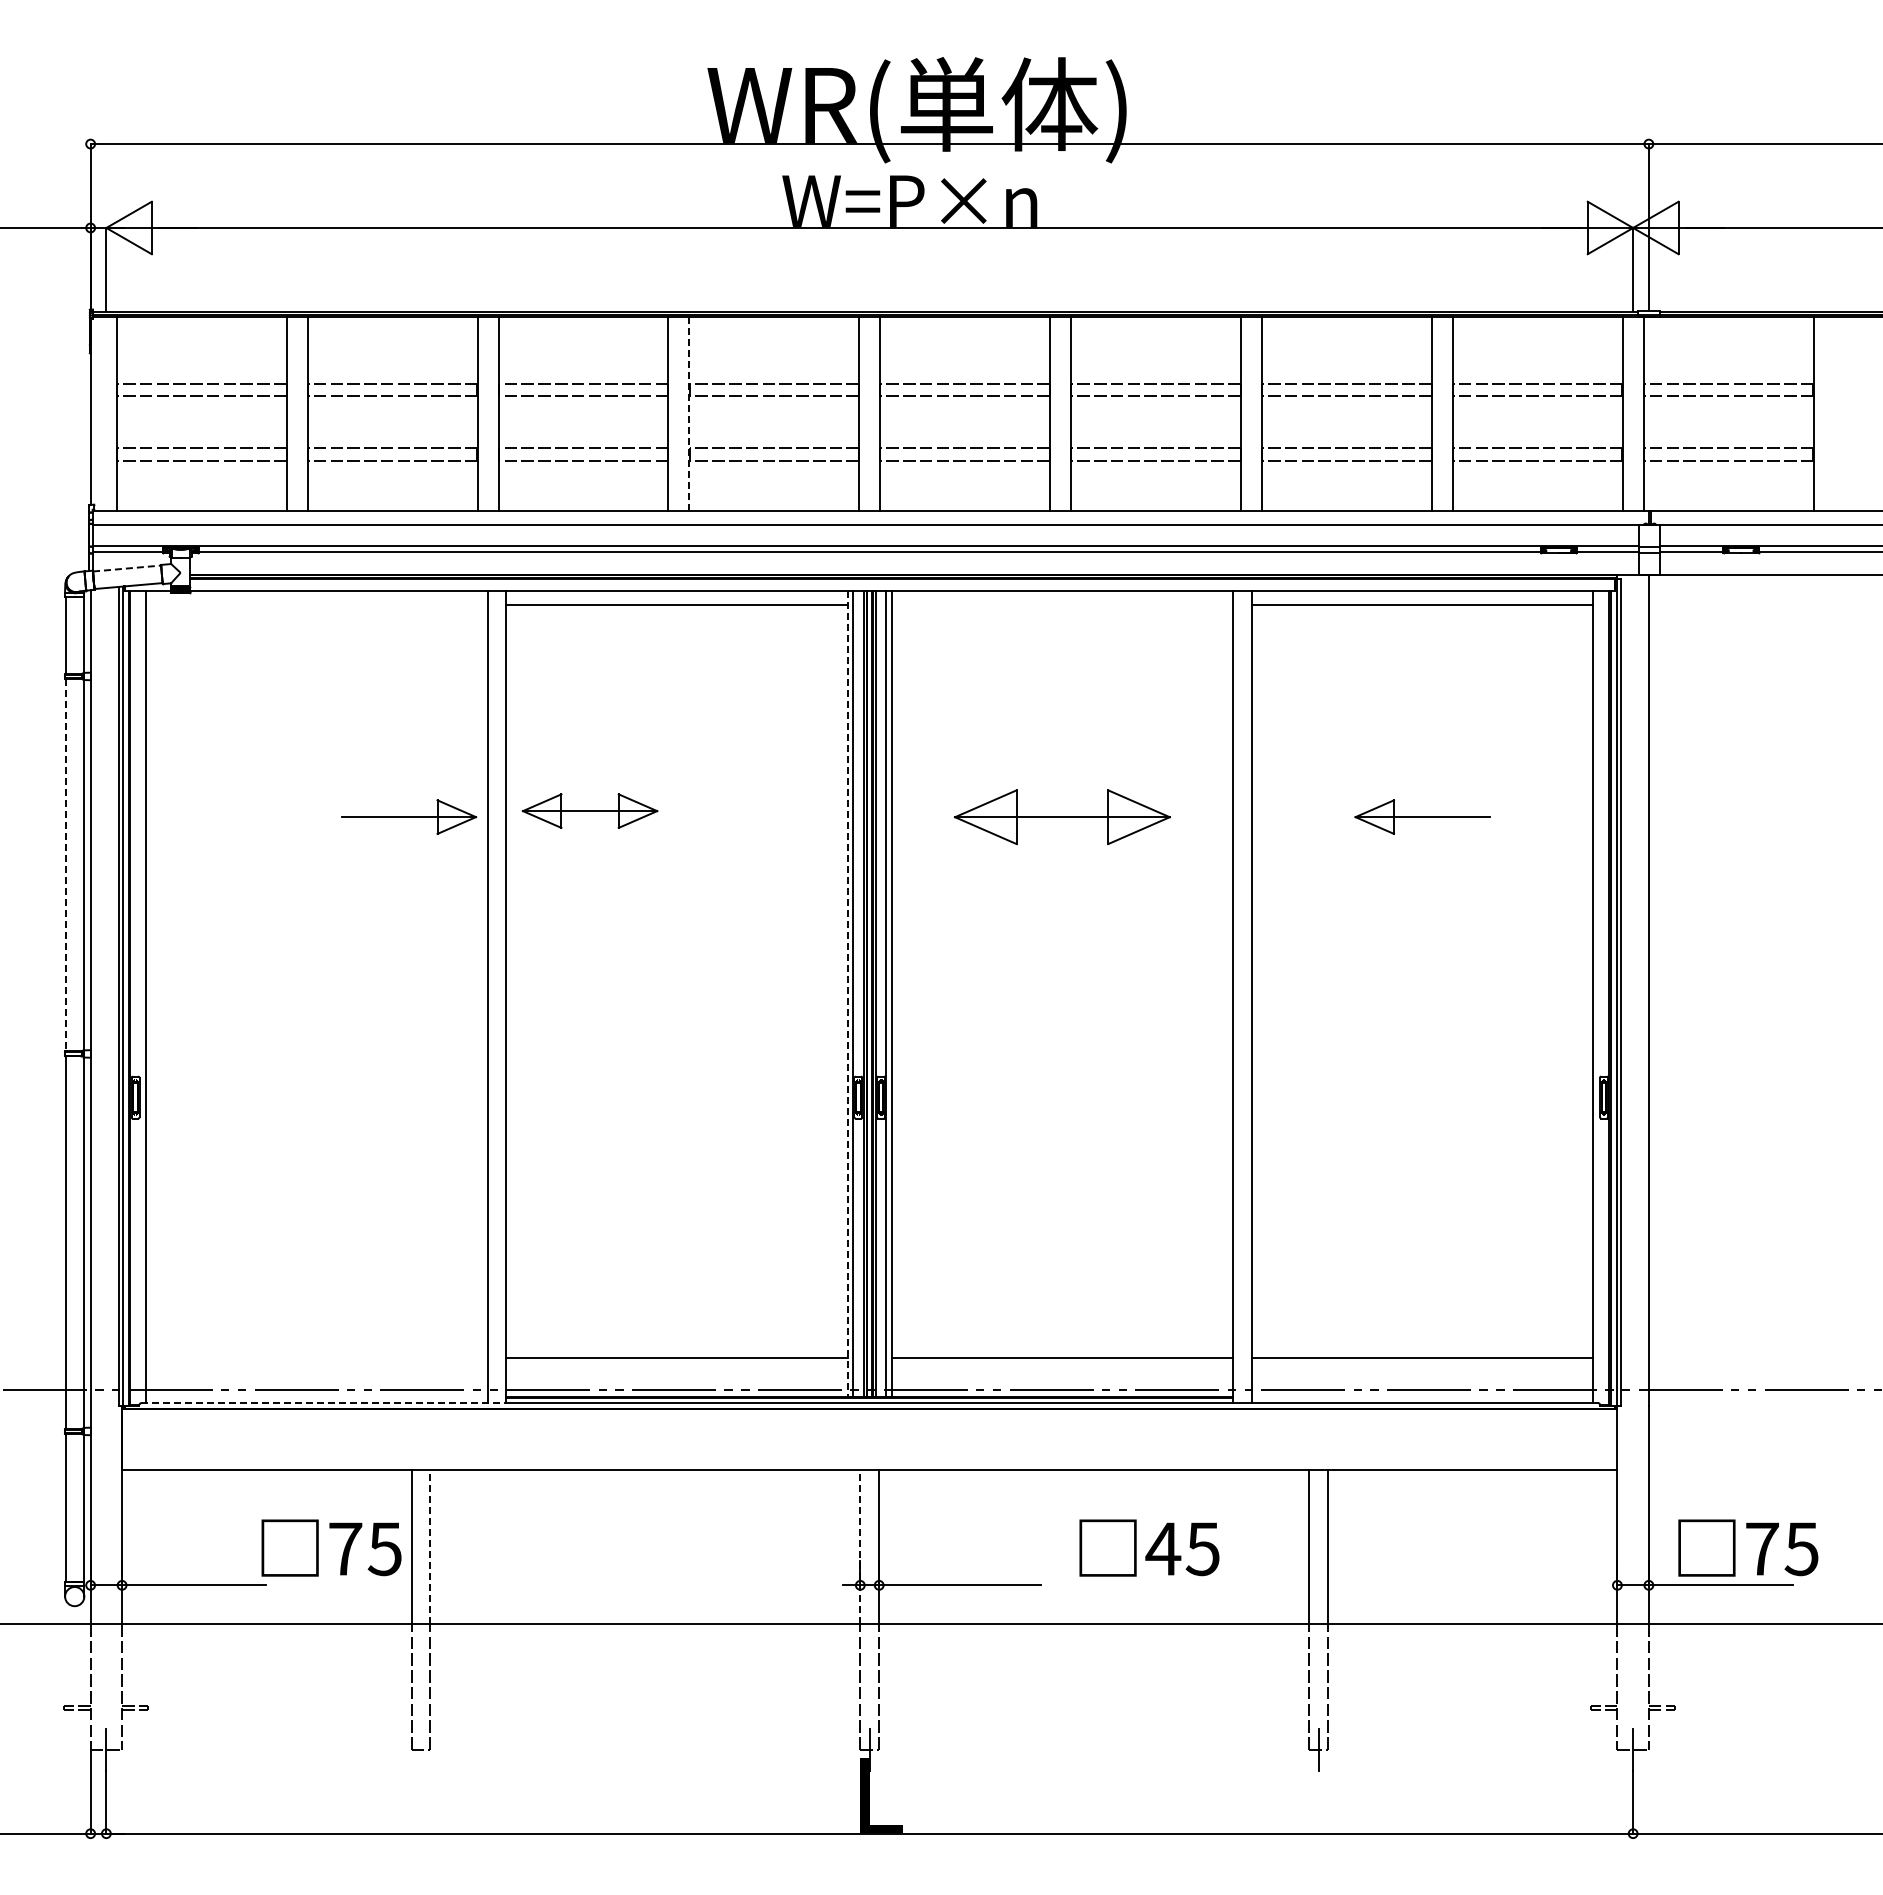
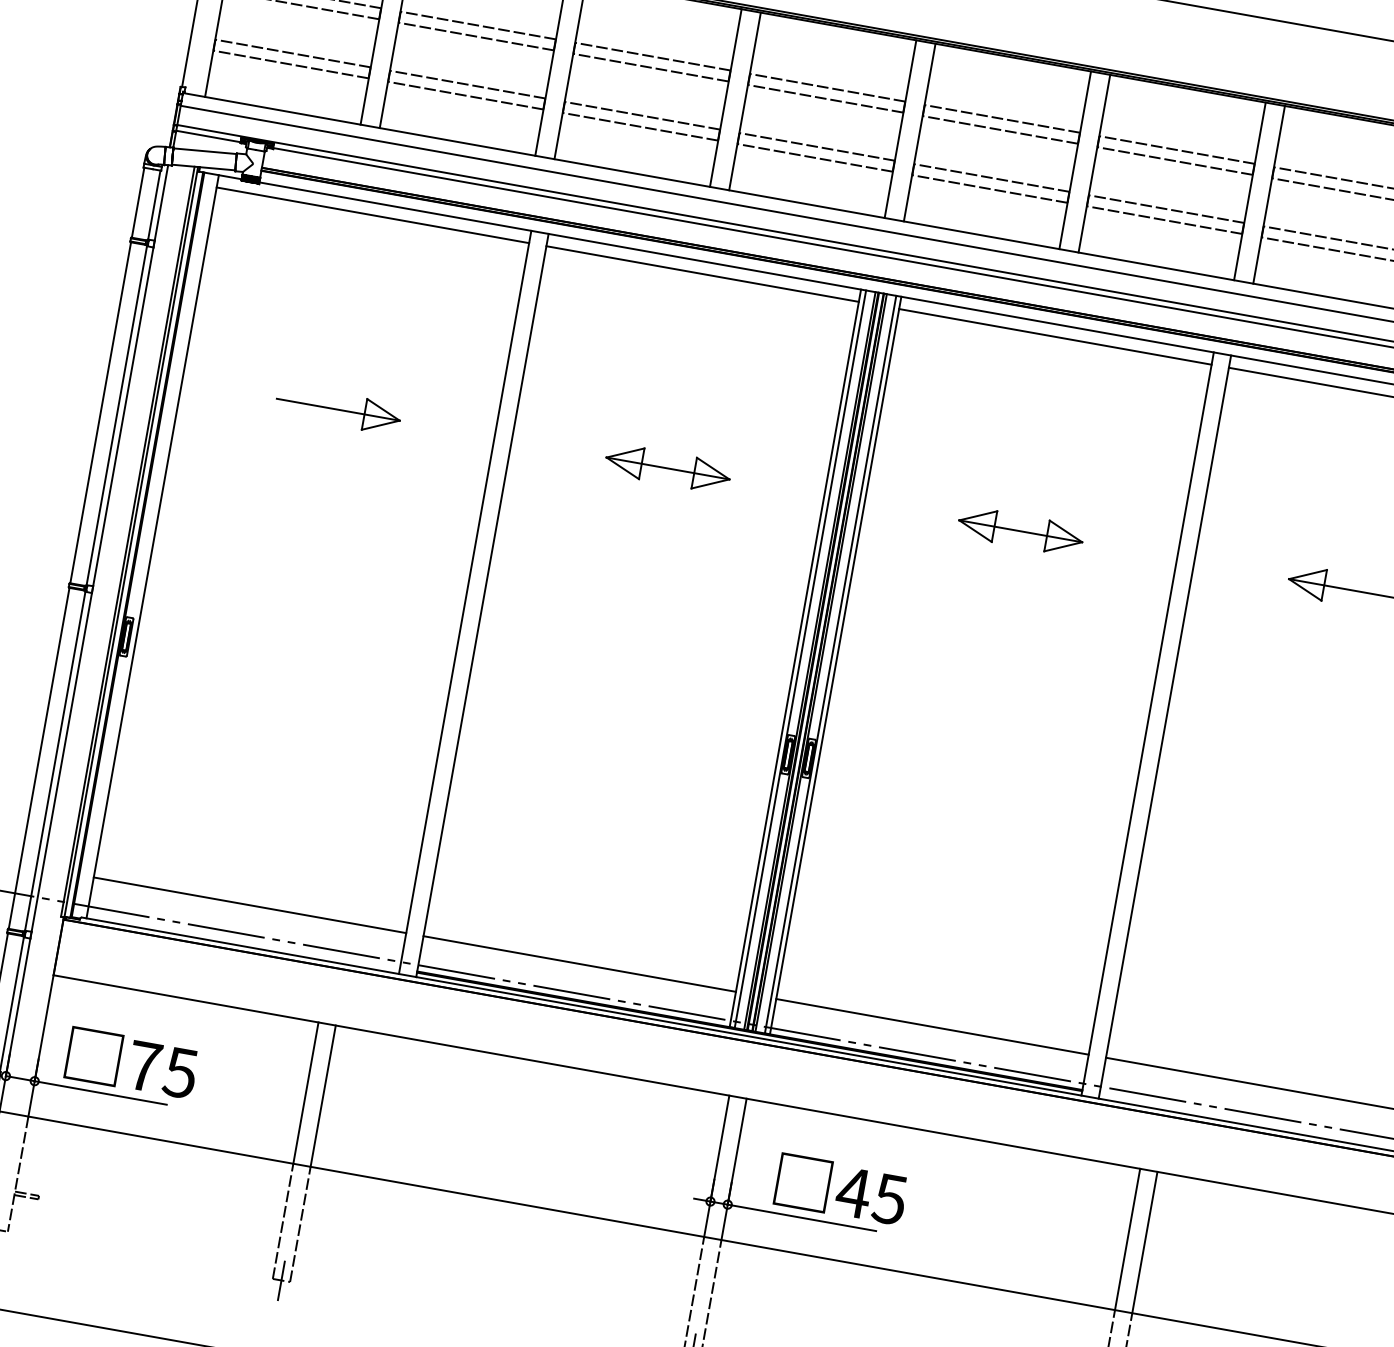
line: (689, 414) -> (745, 101), dashed -> solid
line: (127, 568) -> (205, 151), dashed -> solid
line: (316, 604) -> (372, 215), added
line: (1062, 604) -> (1055, 336), added
part: (590, 810) -> (668, 467), moved
part: (408, 816) -> (338, 409), moved
part: (1062, 816) -> (1020, 530), size x0.62
line: (65, 865) -> (100, 413), dashed -> solid
line: (847, 994) -> (795, 658), dashed -> solid
line: (316, 1358) -> (249, 905), added
line: (323, 1403) -> (248, 947), dashed -> solid
line: (430, 1546) -> (323, 1095), dashed -> solid
line: (860, 1546) -> (716, 1166), dashed -> solid
text: (331, 1547) -> (131, 1062), moved
text: (1149, 1547) -> (841, 1189), moved
line: (420, 1750) -> (280, 1281), added

